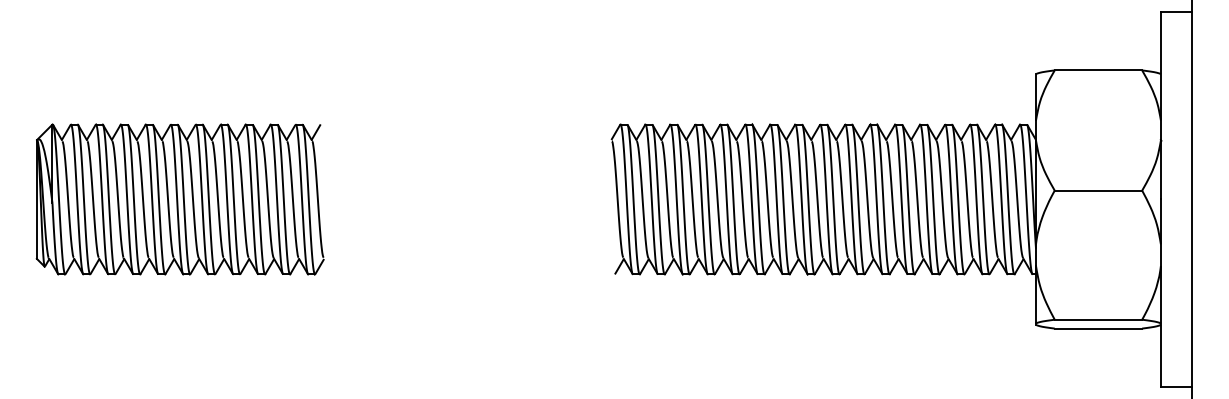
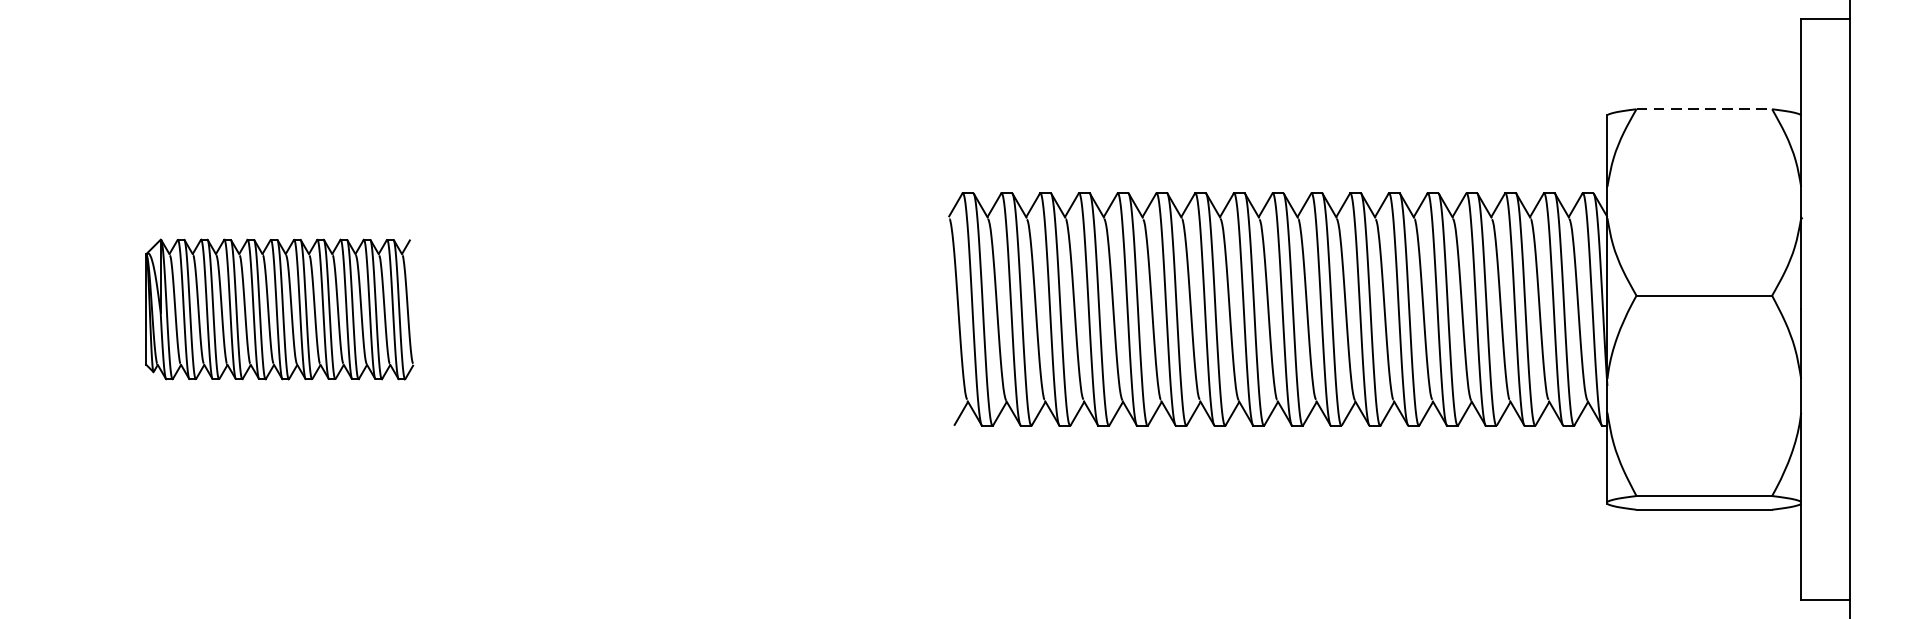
line: (1098, 70) -> (1704, 109), solid -> dashed
part: (179, 199) -> (278, 309), size x0.6

